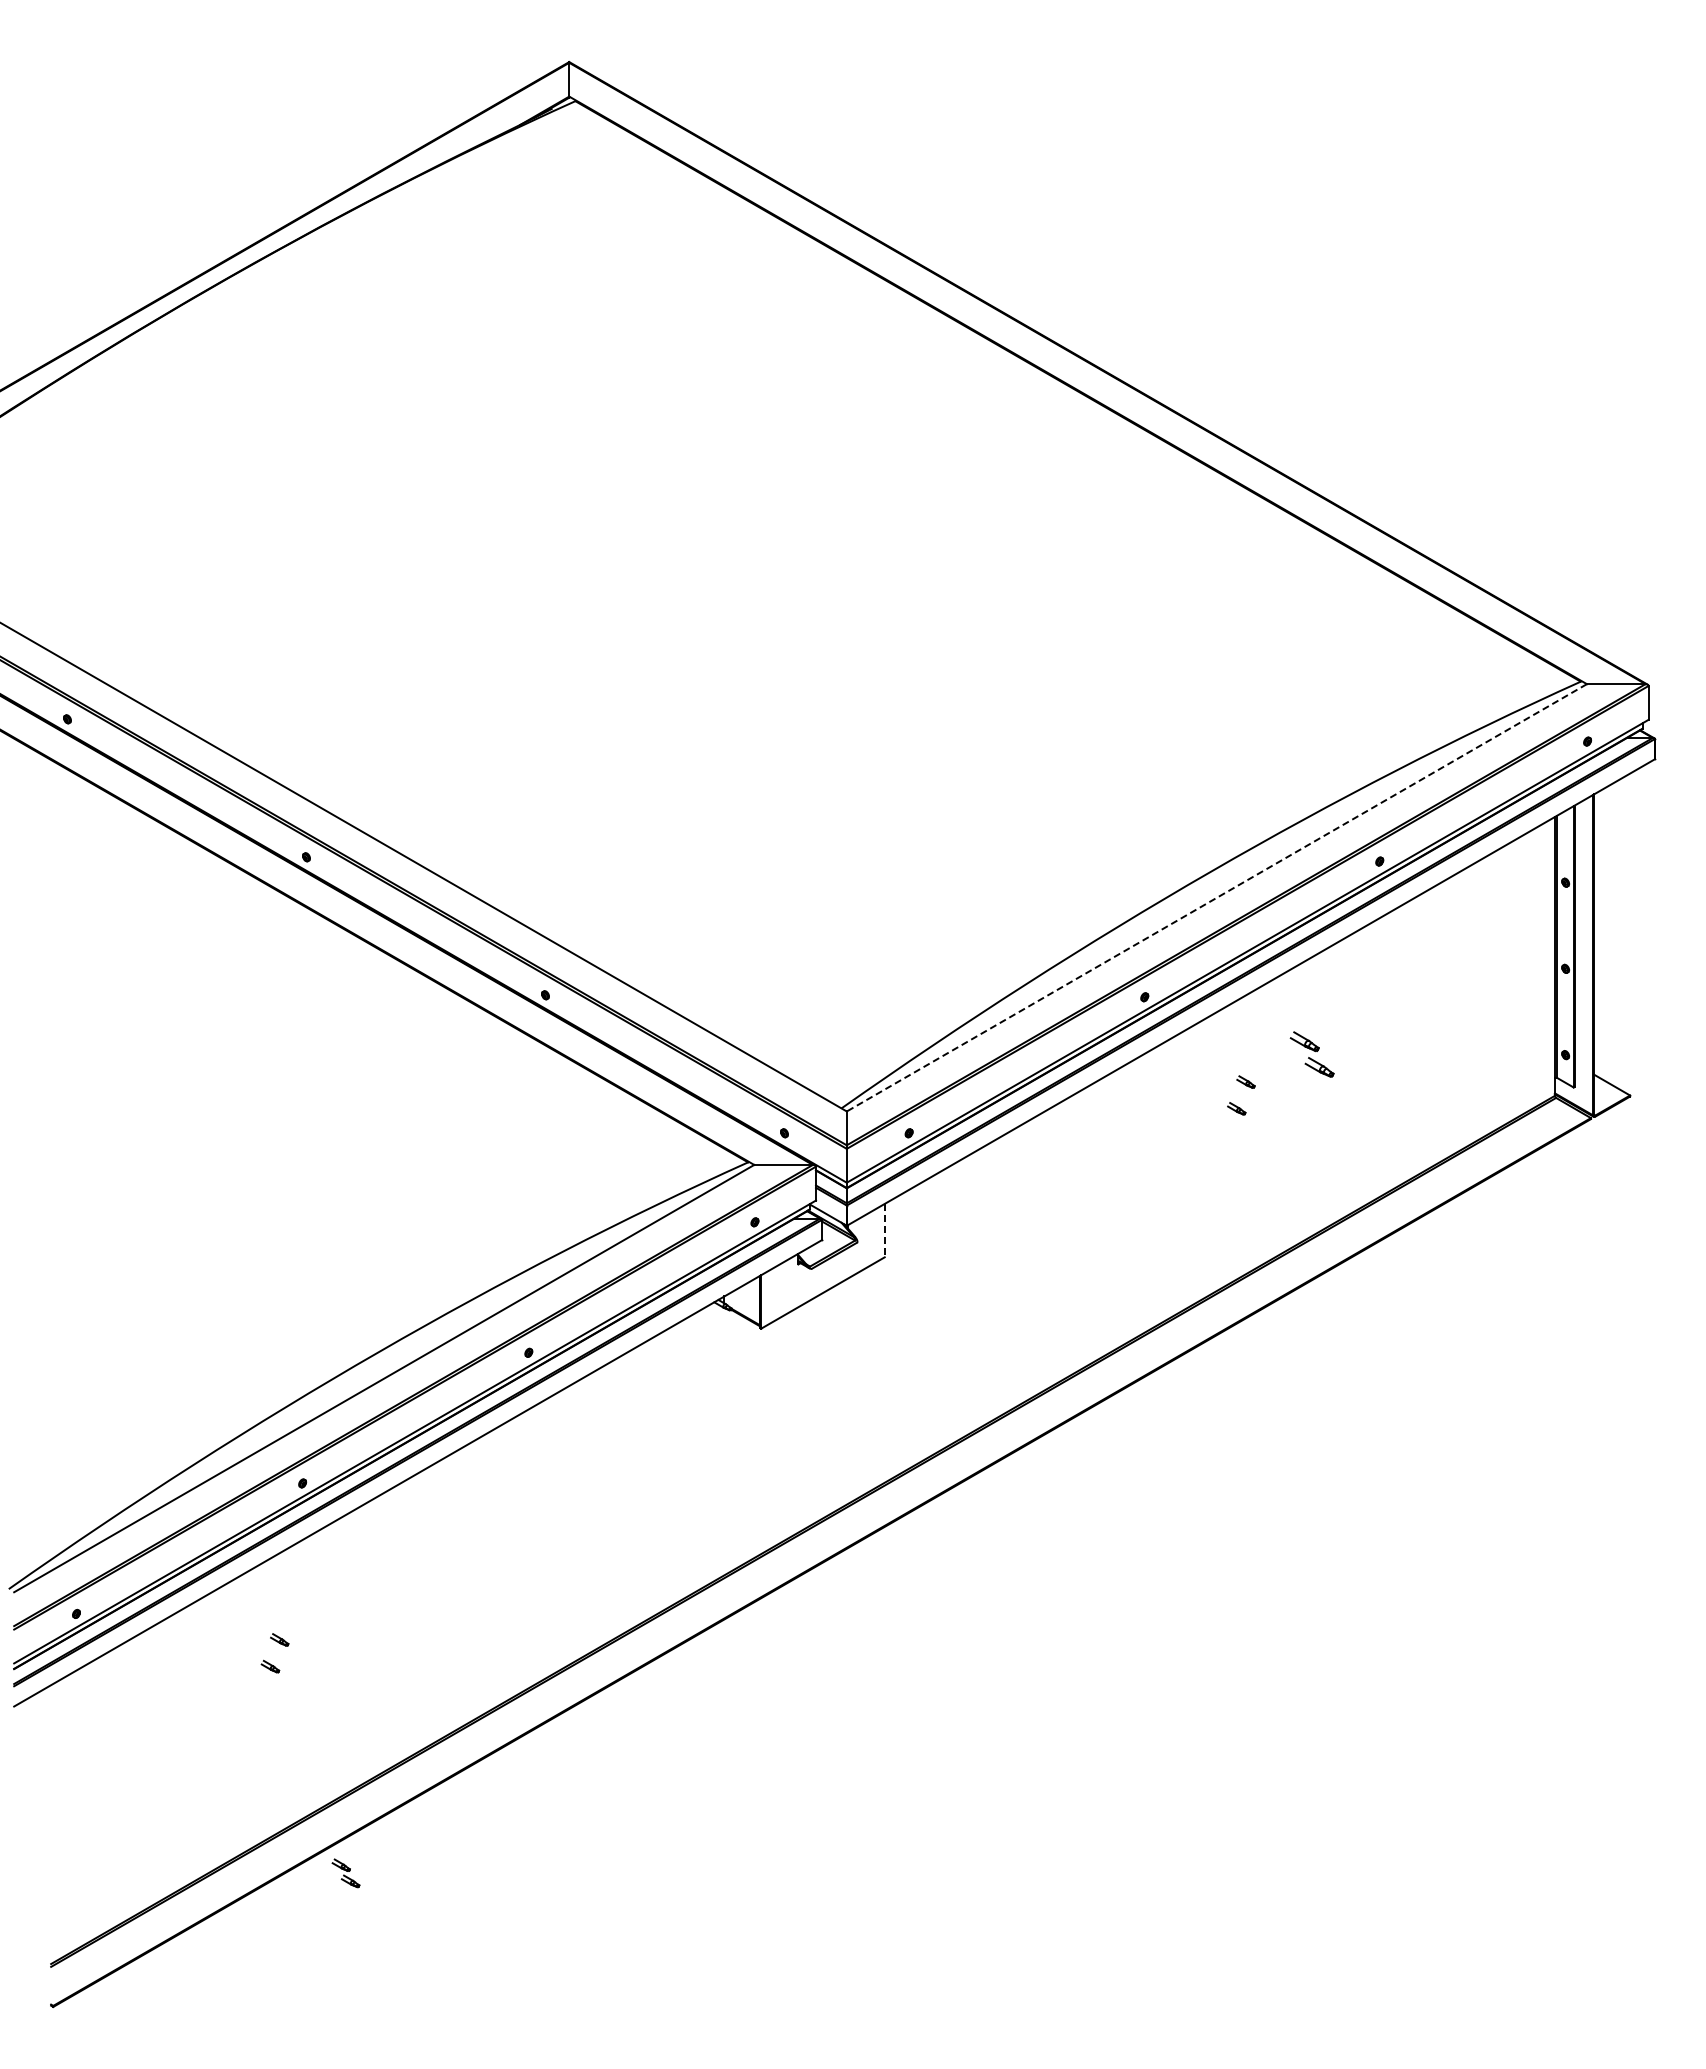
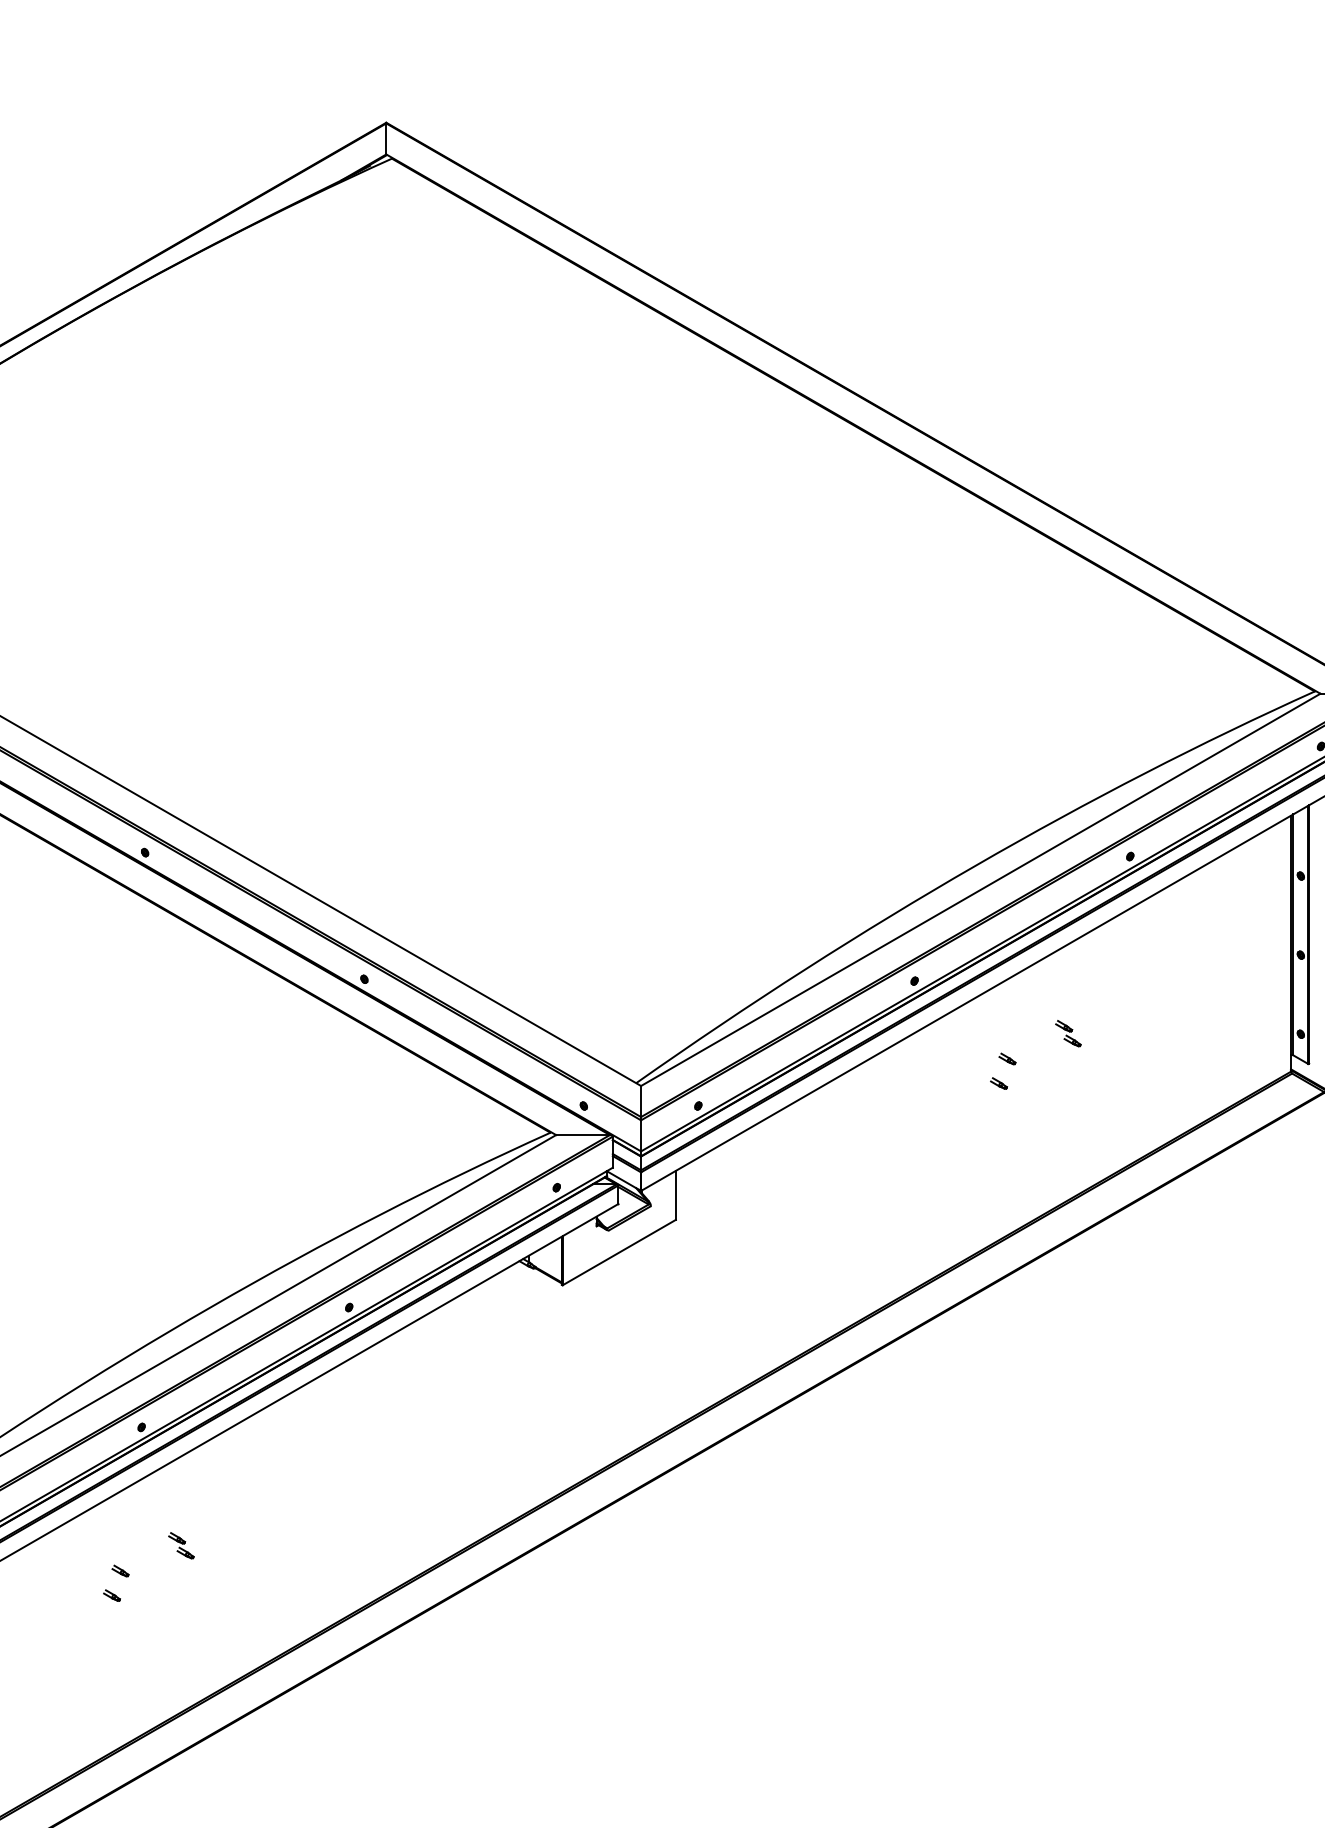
line: (1216, 898) -> (980, 890), dashed -> solid
part: (1312, 1054) -> (1068, 1033), size x0.62
line: (884, 1230) -> (675, 1195), dashed -> solid
part: (345, 1873) -> (180, 1545), moved

